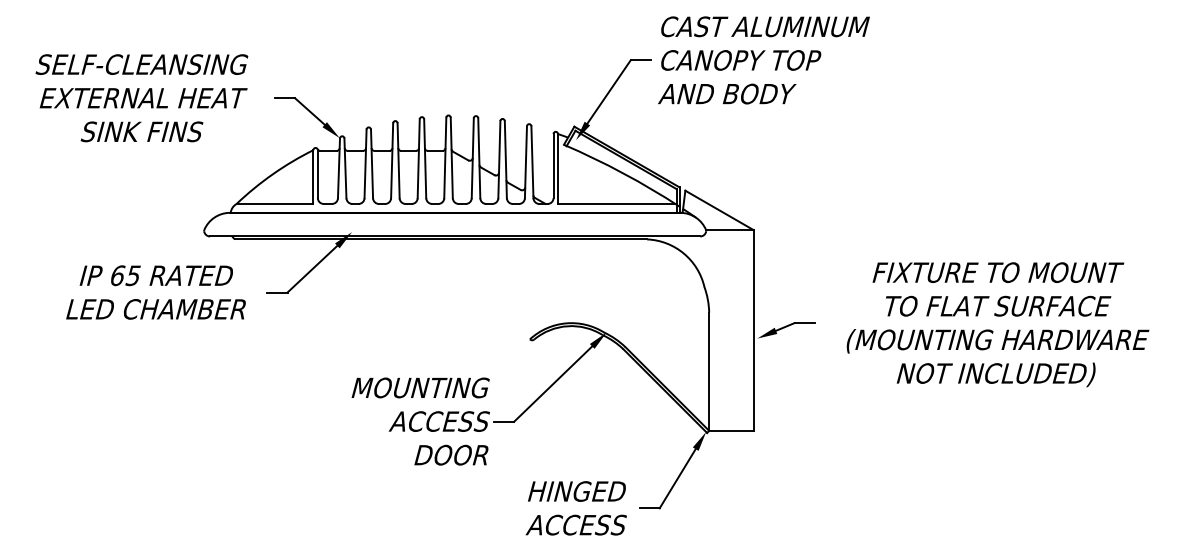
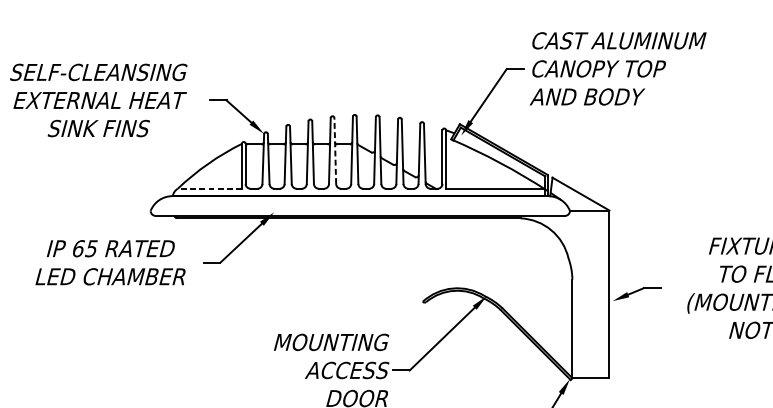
line: (425, 158) -> (335, 150), solid -> dashed
line: (274, 203) -> (209, 188), solid -> dashed

